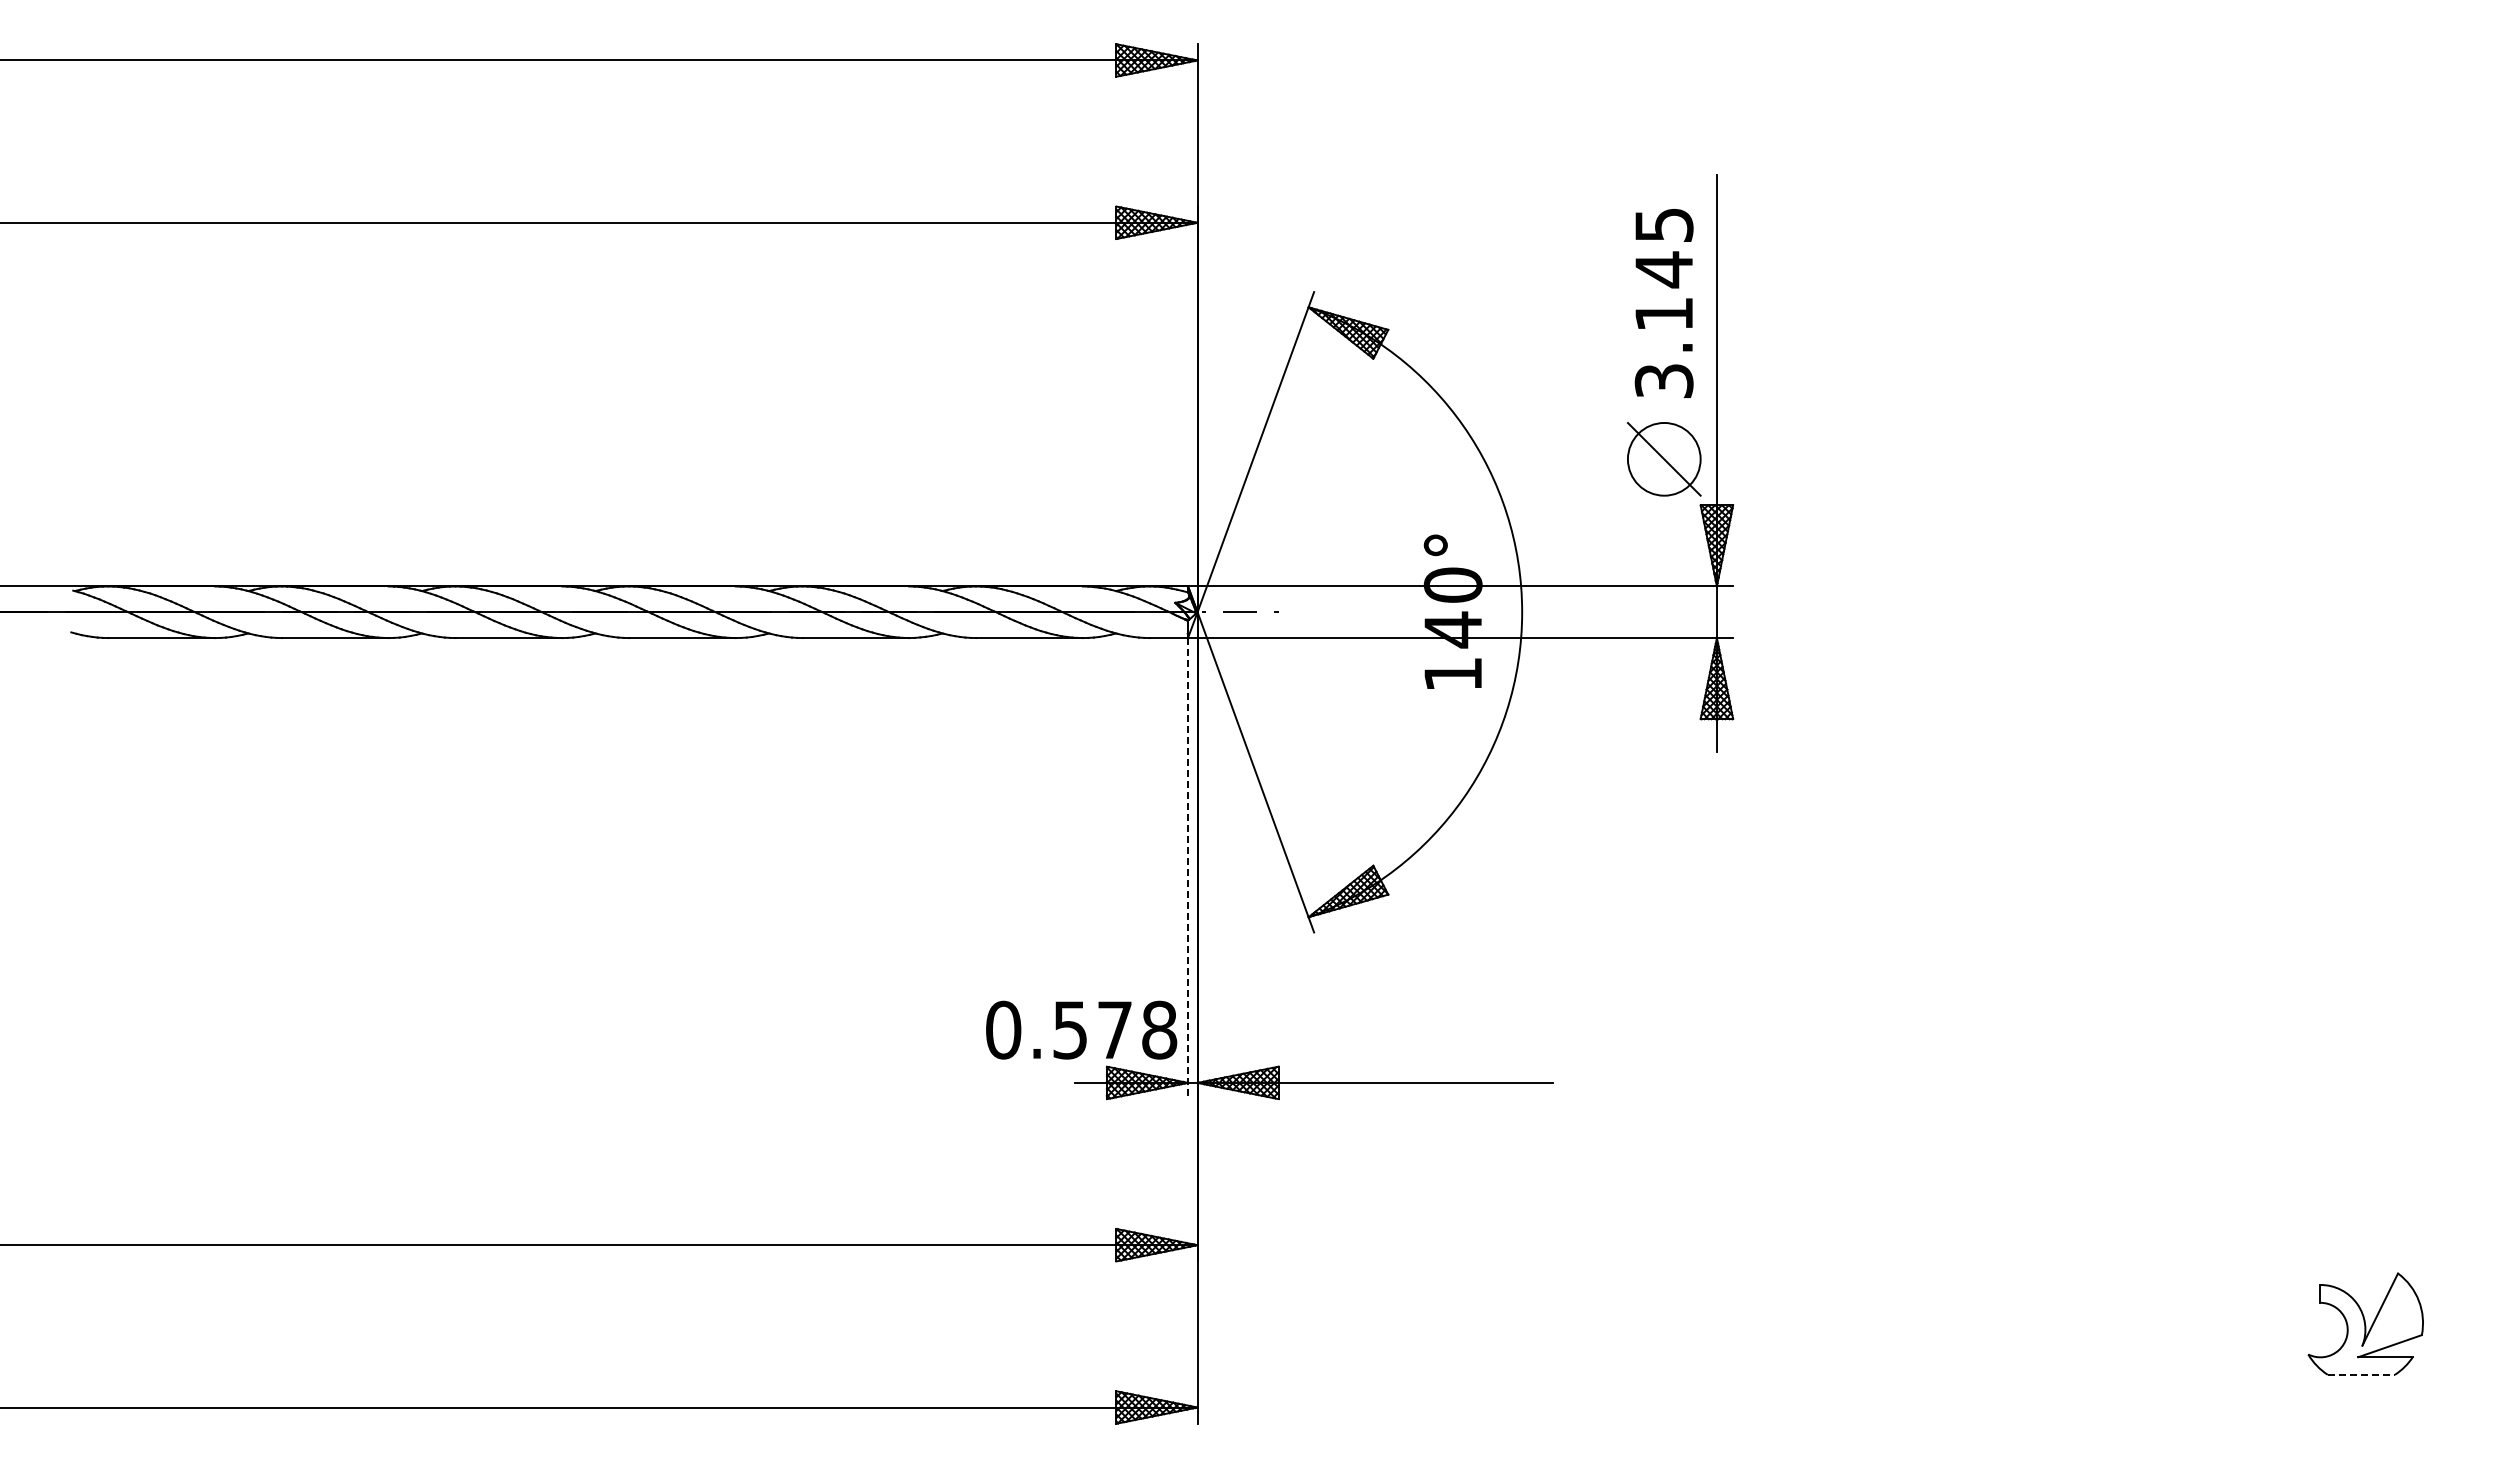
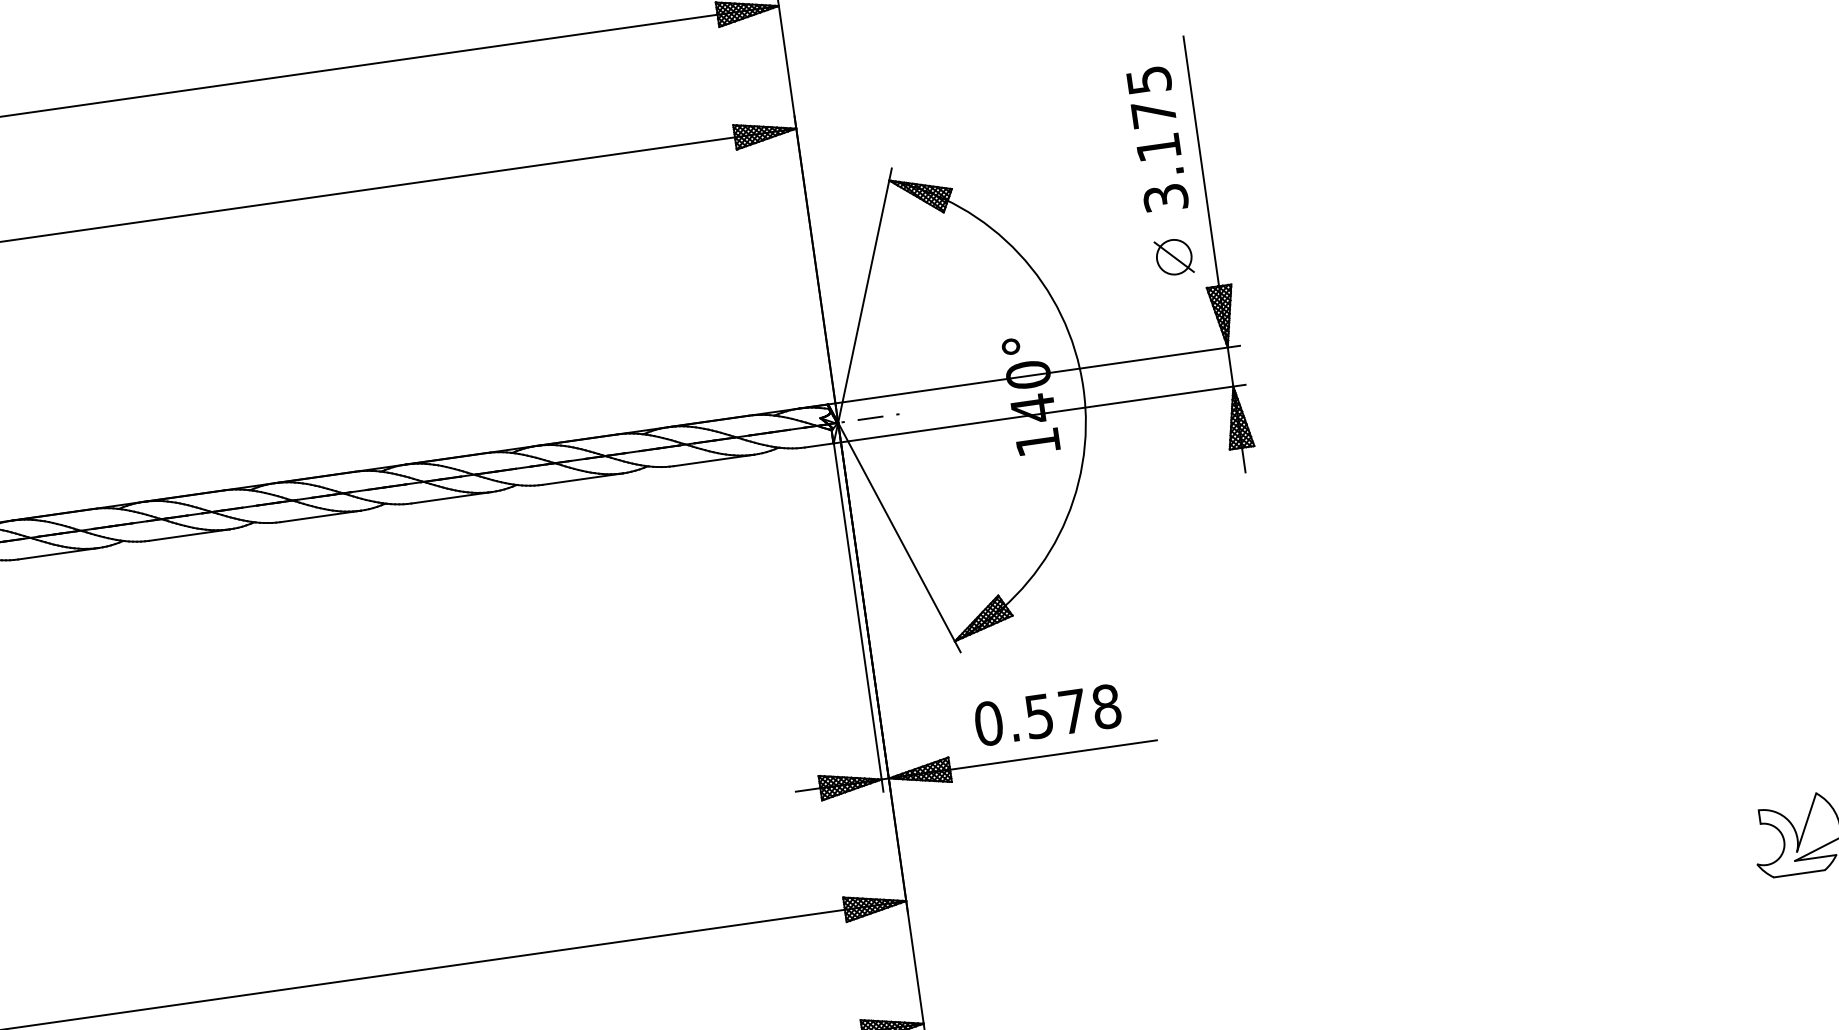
text: (1663, 269) -> (1153, 113), 3.145 -> 3.175
part: (1663, 459) -> (1173, 257), size x0.62
line: (1188, 868) -> (858, 617), dashed -> solid
text: (1081, 1029) -> (1047, 714), moved
line: (2361, 1374) -> (1799, 873), dashed -> solid

